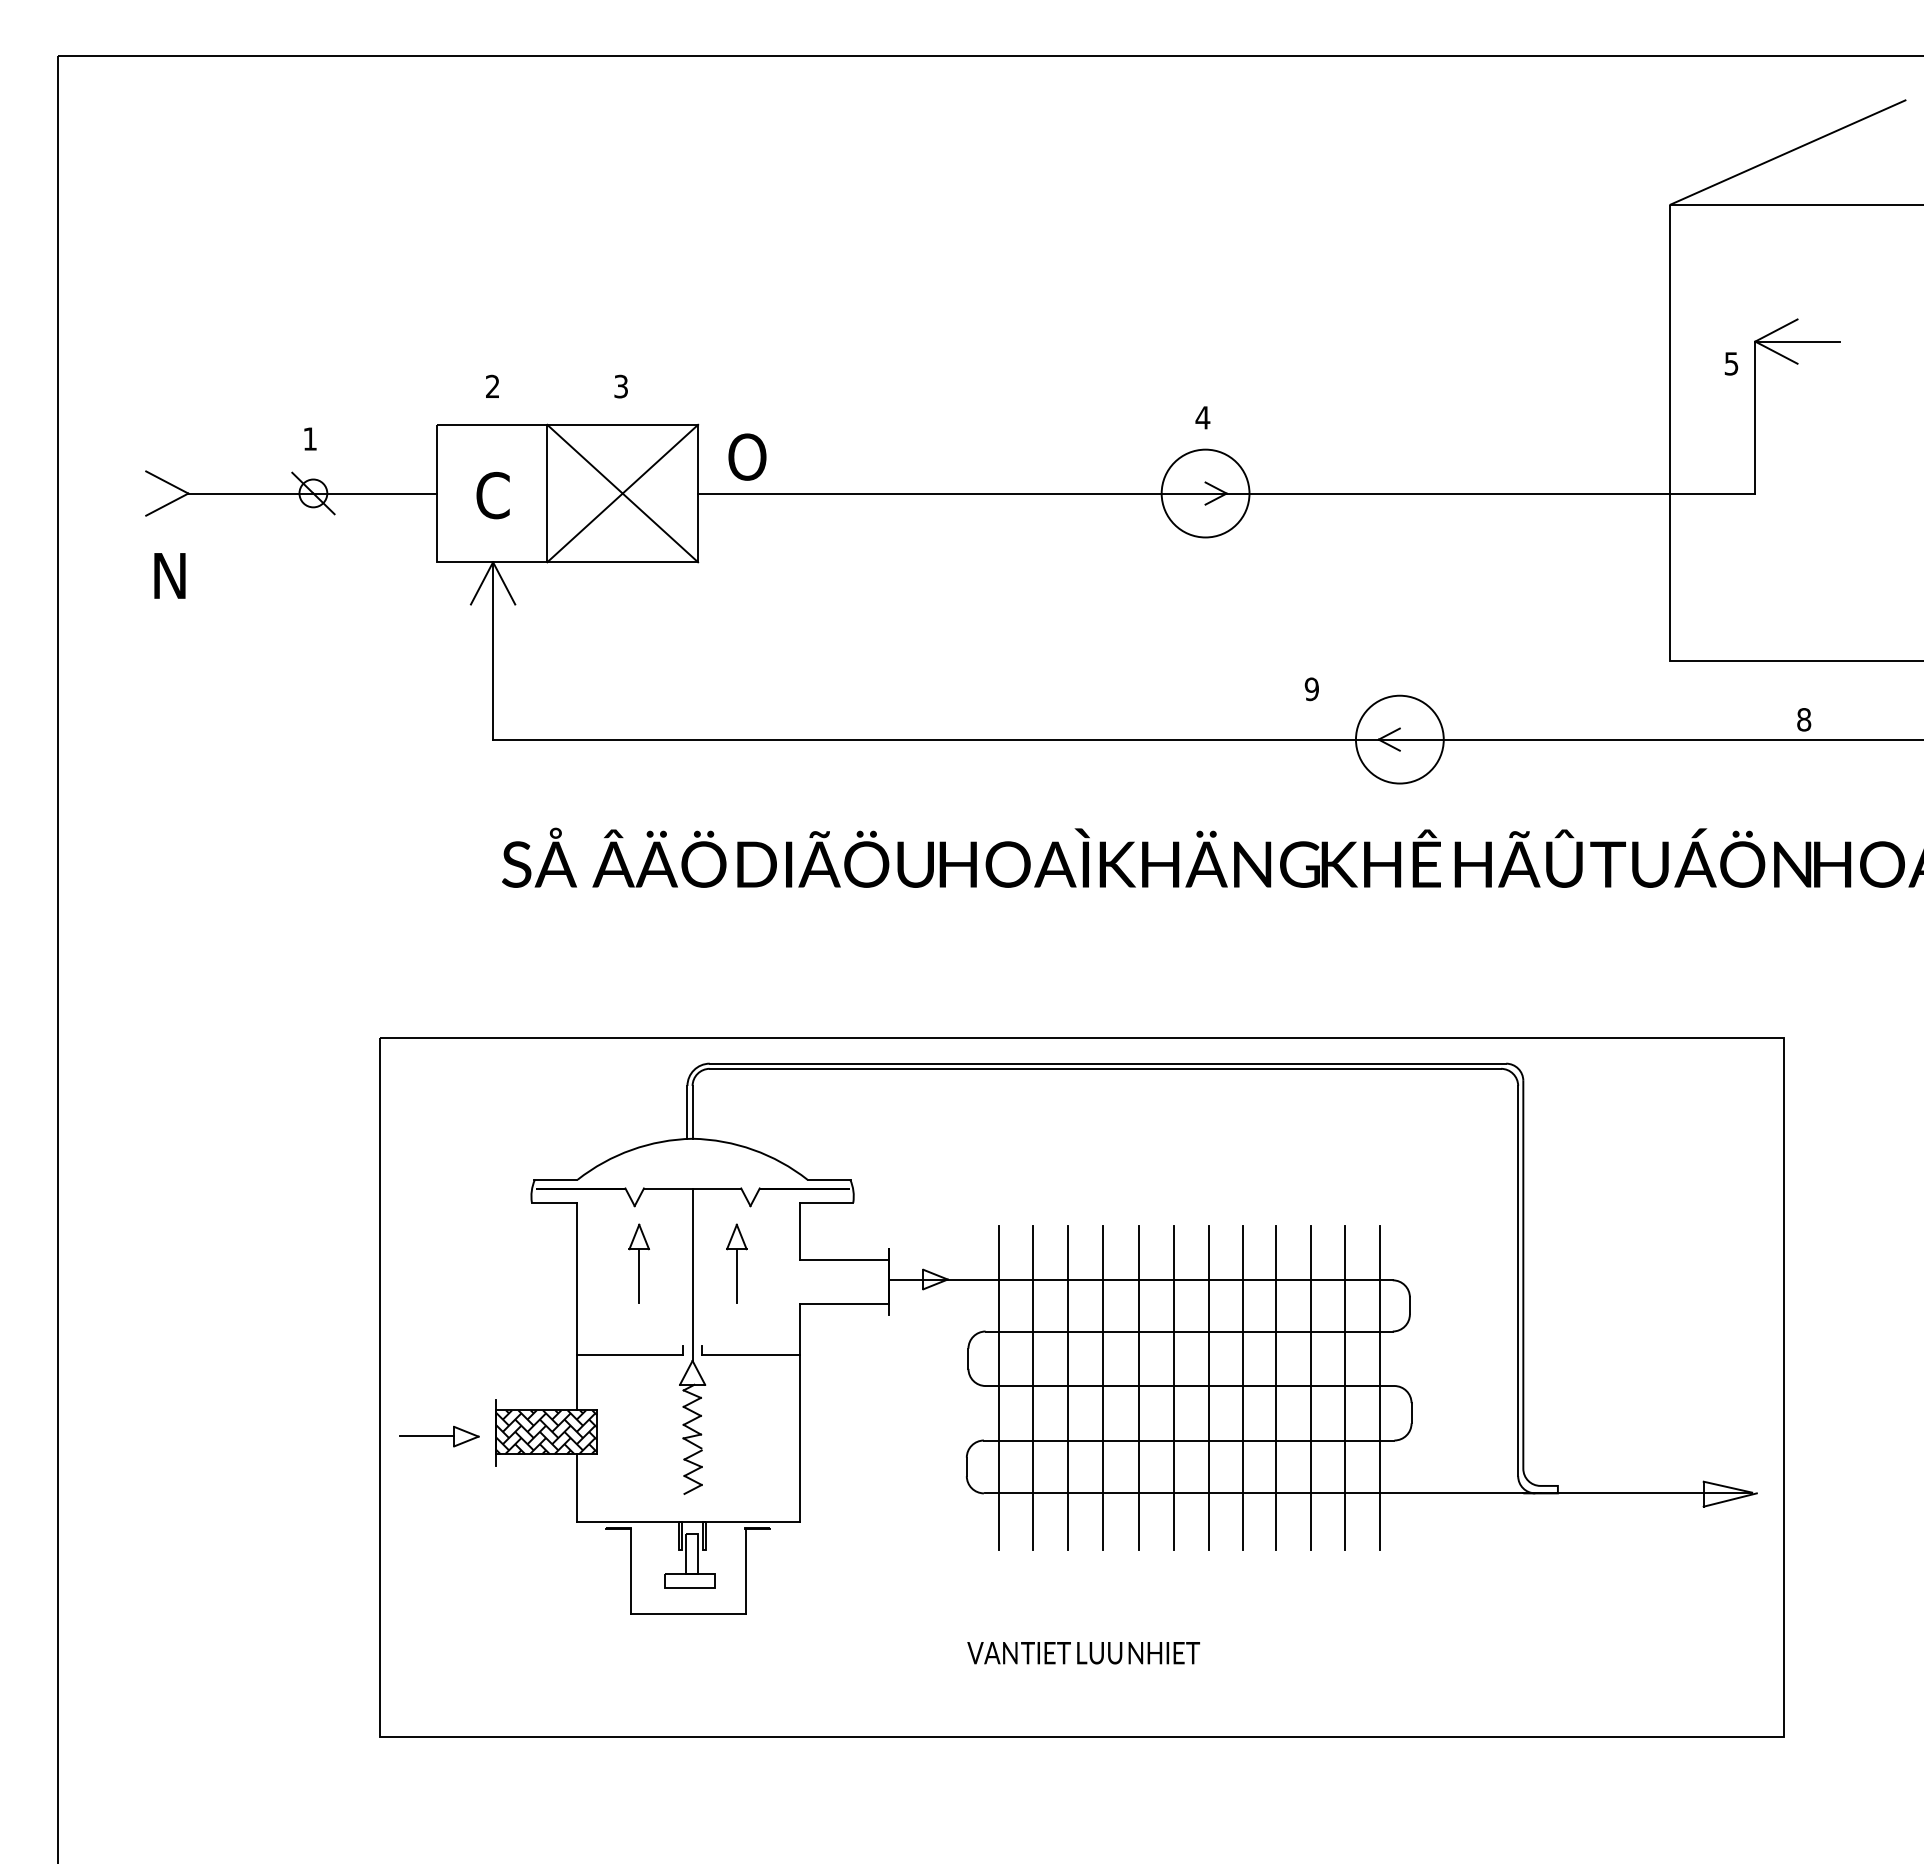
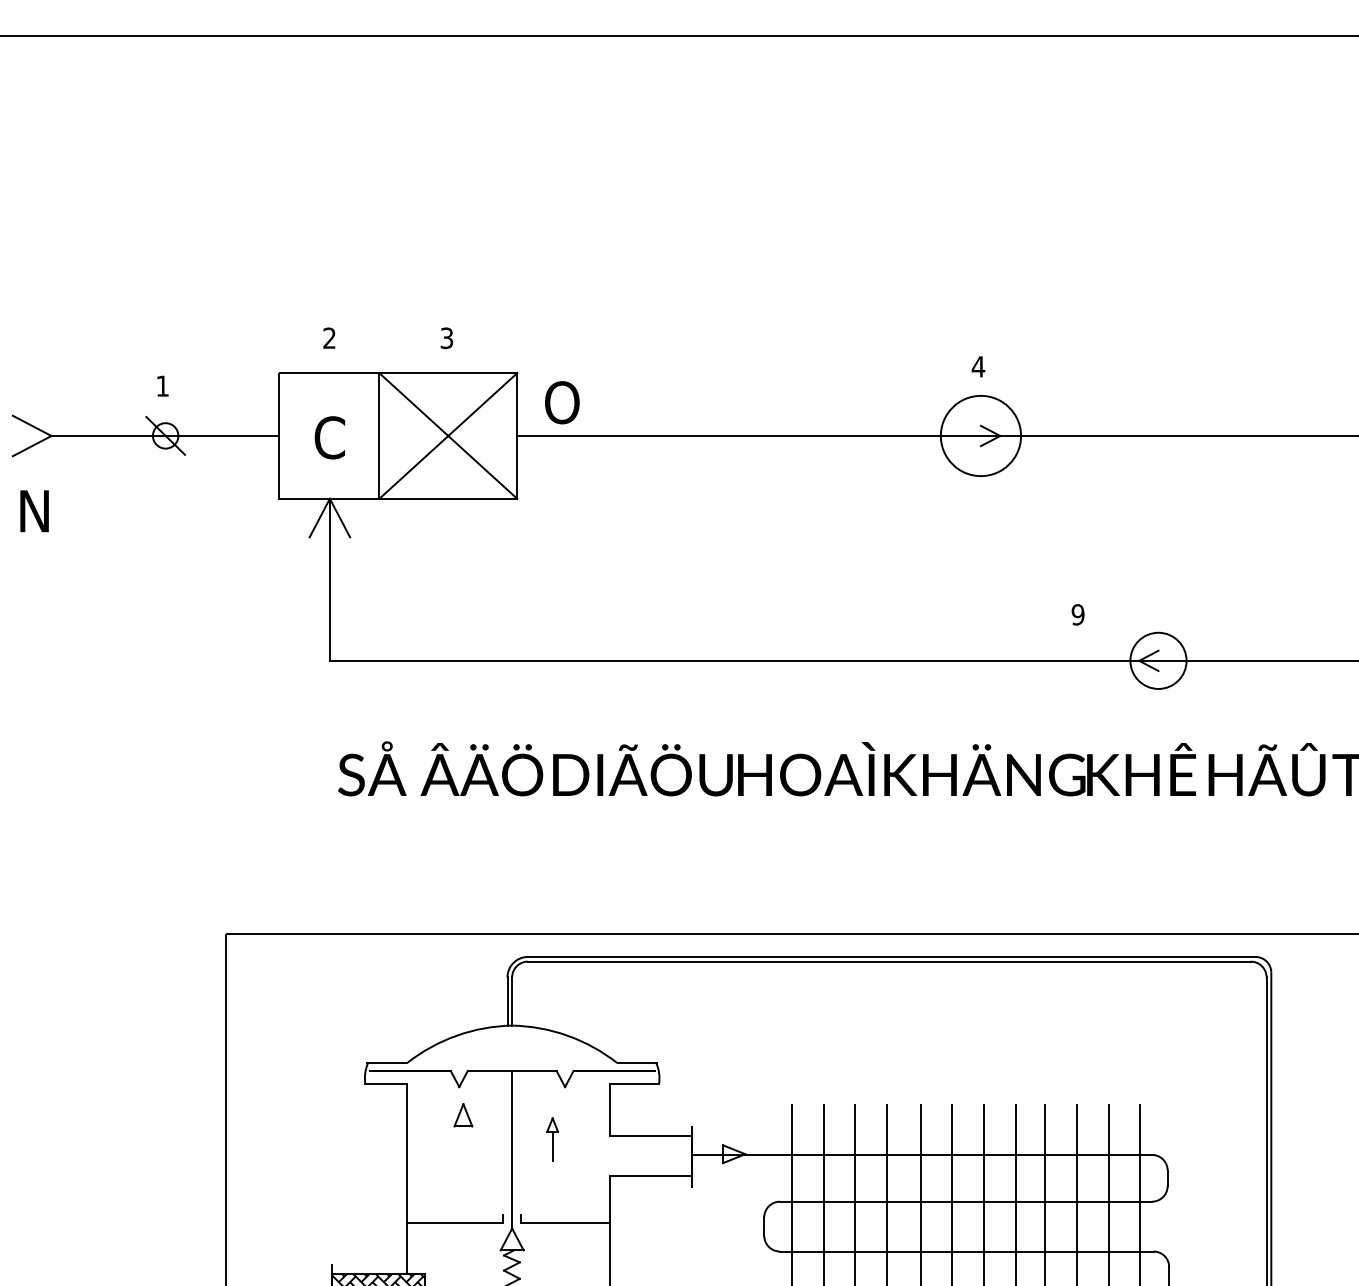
circle: (1399, 739) -> (1158, 660), size x0.7
part: (736, 1263) -> (552, 1139), size x0.6
line: (639, 1276) -> (463, 1151), removed

